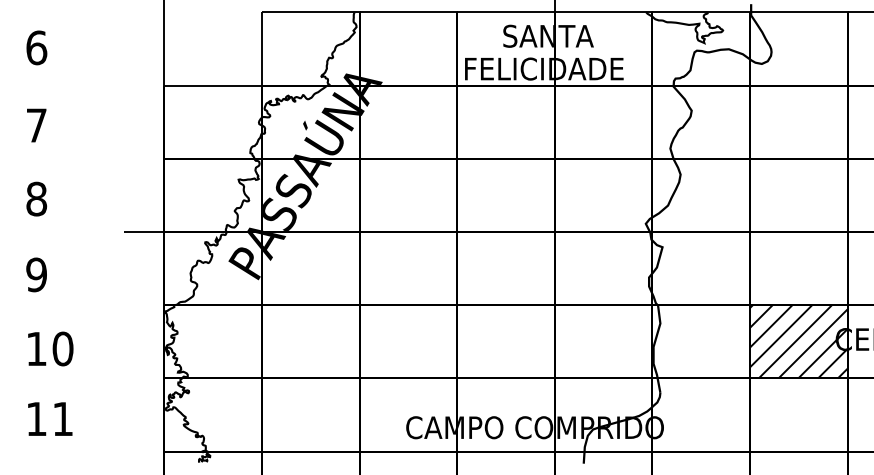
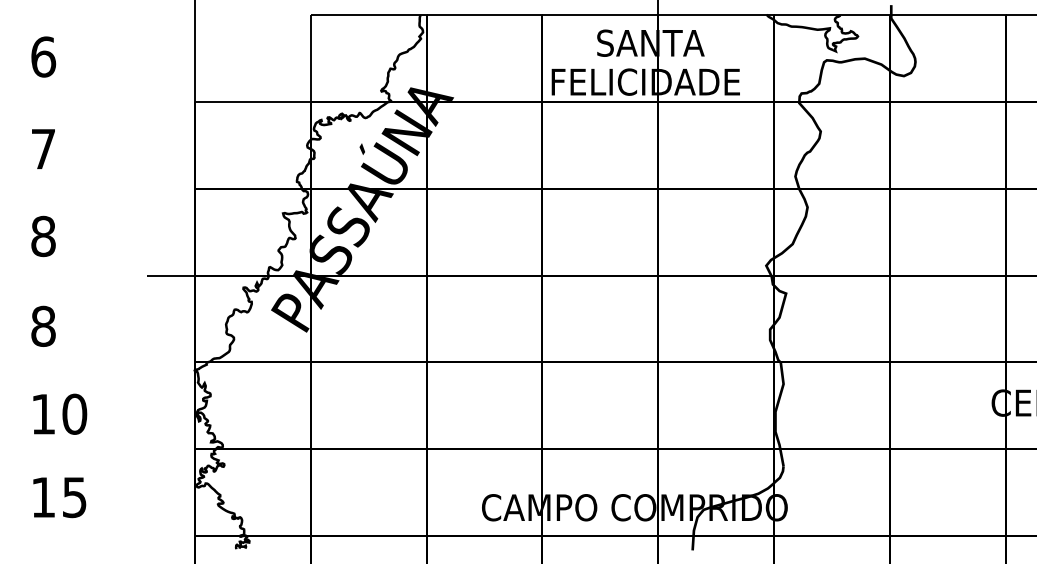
text: (36, 274) -> (43, 325), 9 -> 8
hatch: (798, 341) -> (947, 405), removed
text: (62, 419) -> (74, 497), 11 -> 15

